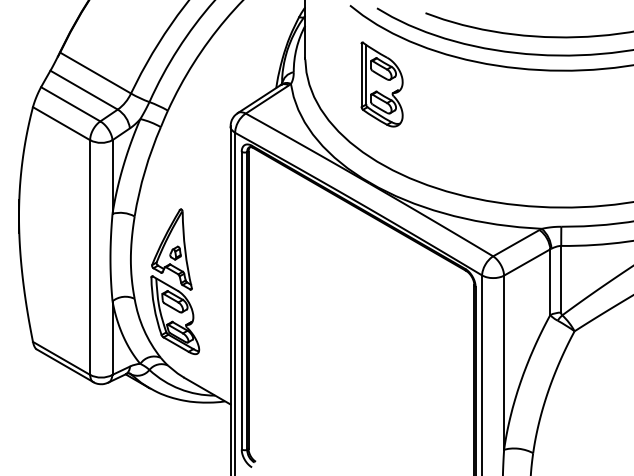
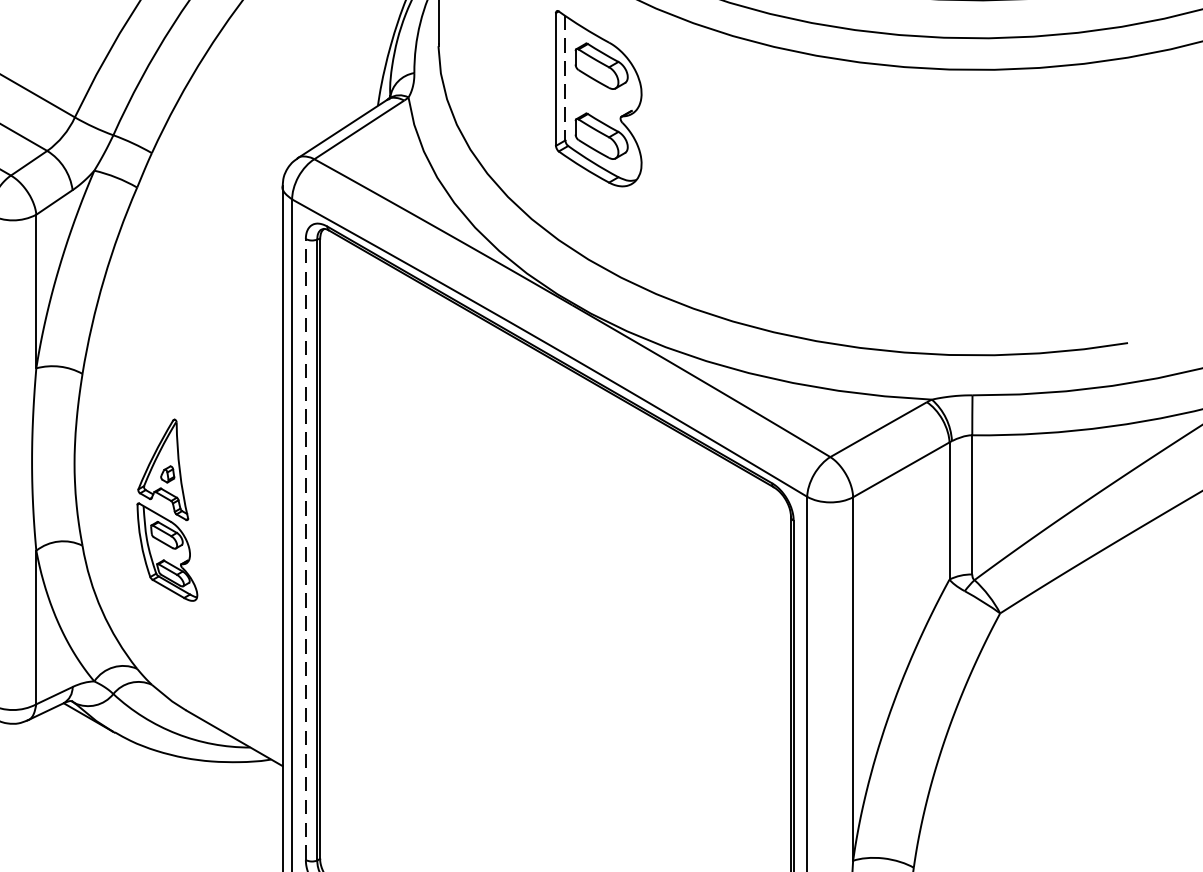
line: (366, 74) -> (566, 77), solid -> dashed
part: (175, 281) -> (167, 509), size x0.6
line: (241, 300) -> (305, 549), solid -> dashed

